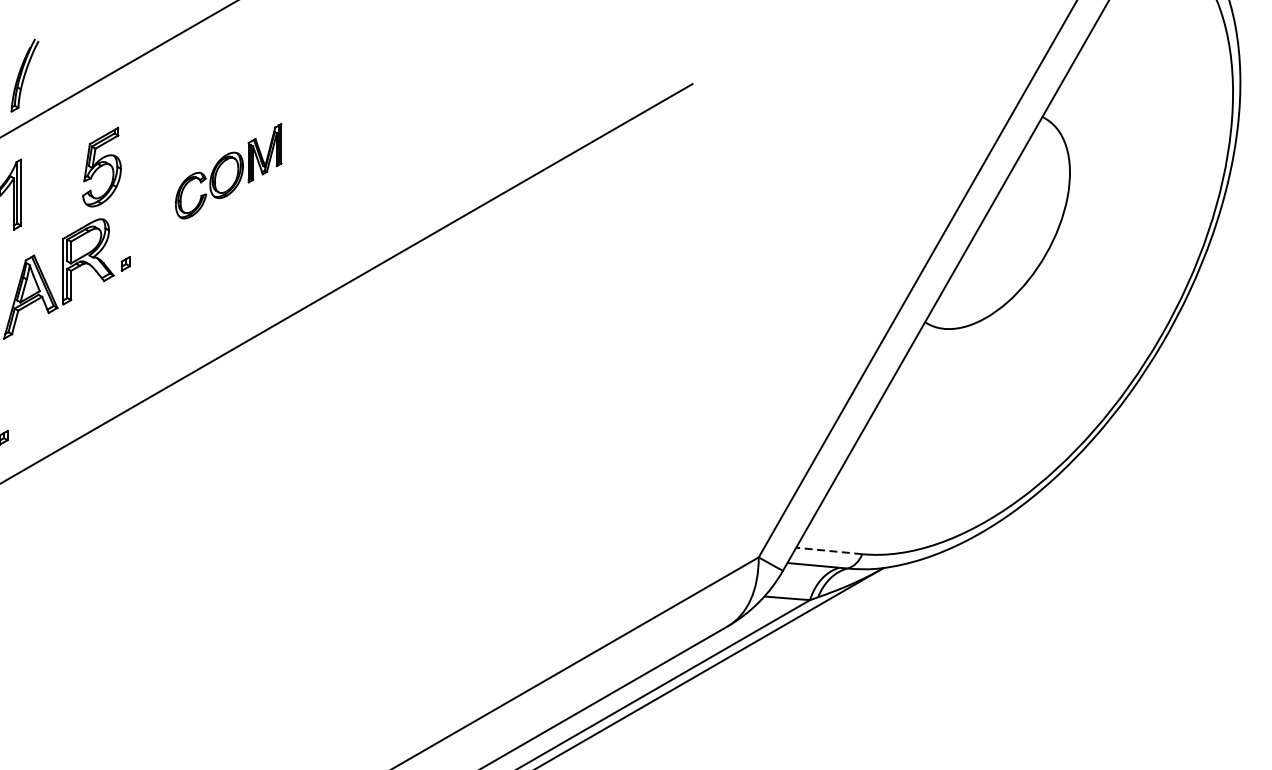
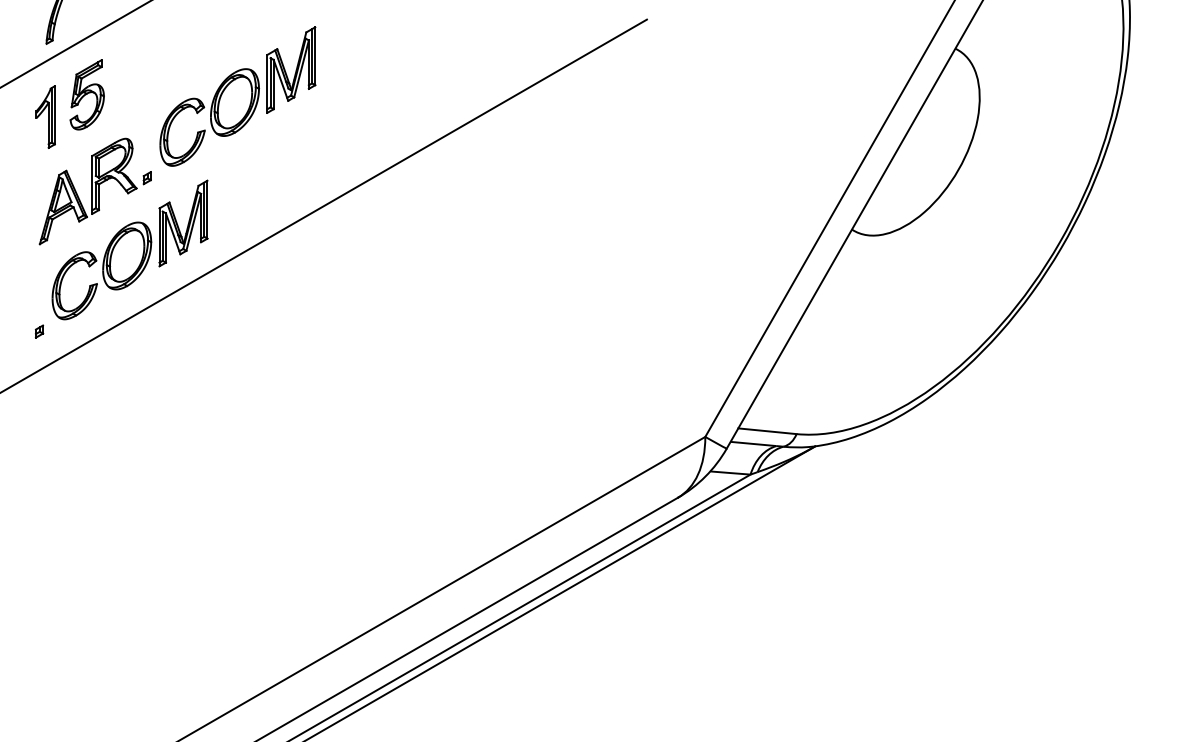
part: (101, 166) -> (86, 94), moved
part: (228, 171) -> (237, 96), size x1.67
part: (105, 344) -> (129, 249), added
line: (828, 551) -> (766, 431), dashed -> solid

